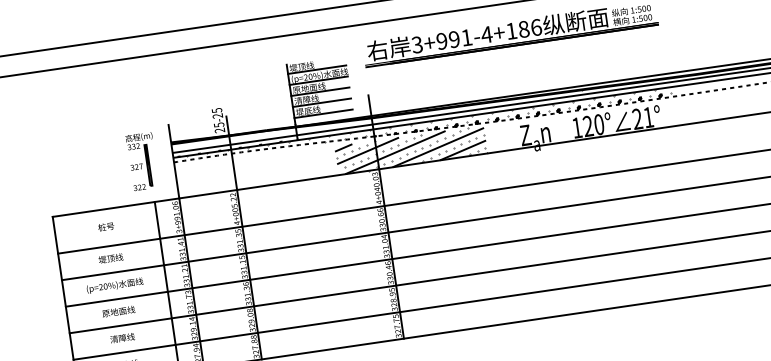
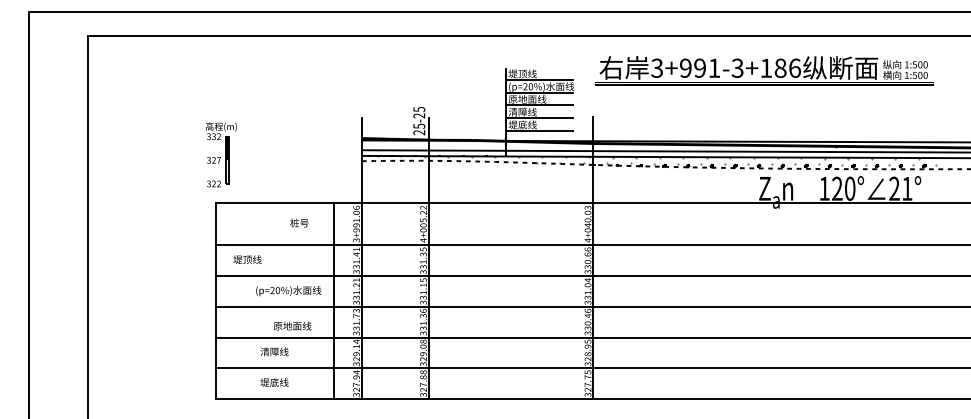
text: (486, 34) -> (737, 67), 3+991-4+186 -> 3+991-3+186
hatch: (410, 150) -> (632, 186), removed
part: (142, 161) -> (221, 154), moved
text: (106, 226) -> (299, 222), moved
text: (110, 258) -> (247, 259), moved
text: (114, 286) -> (288, 291), moved
text: (118, 311) -> (292, 325), moved

